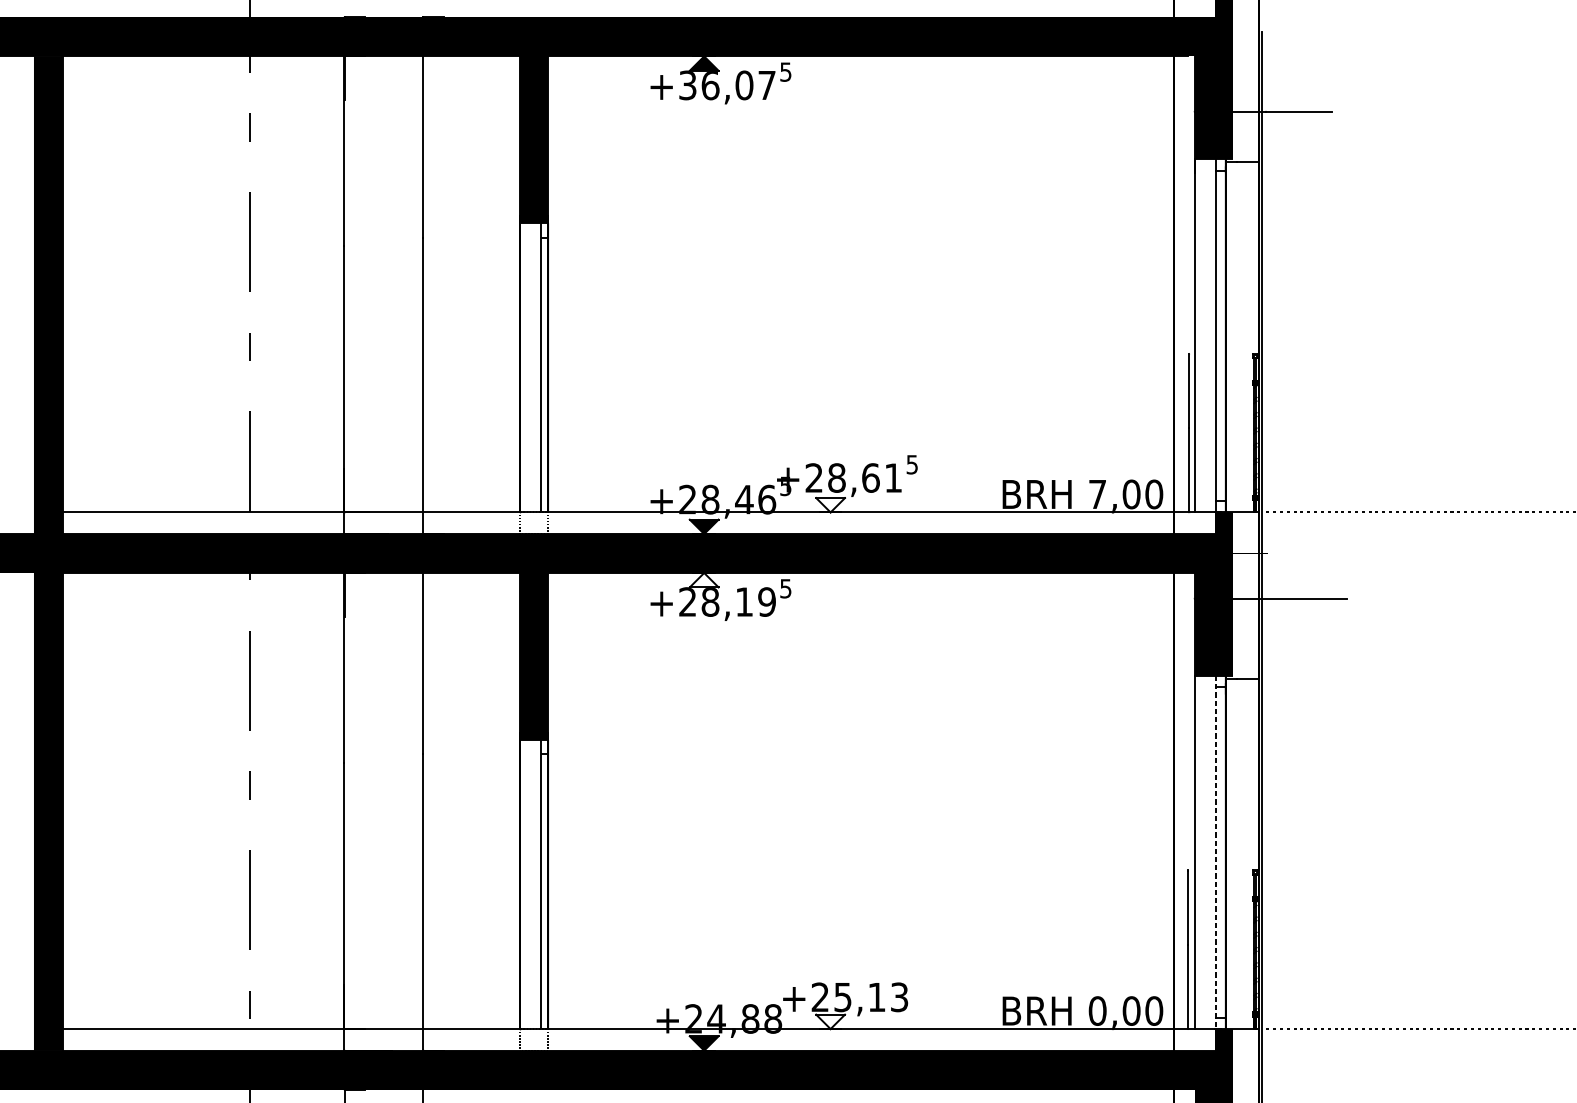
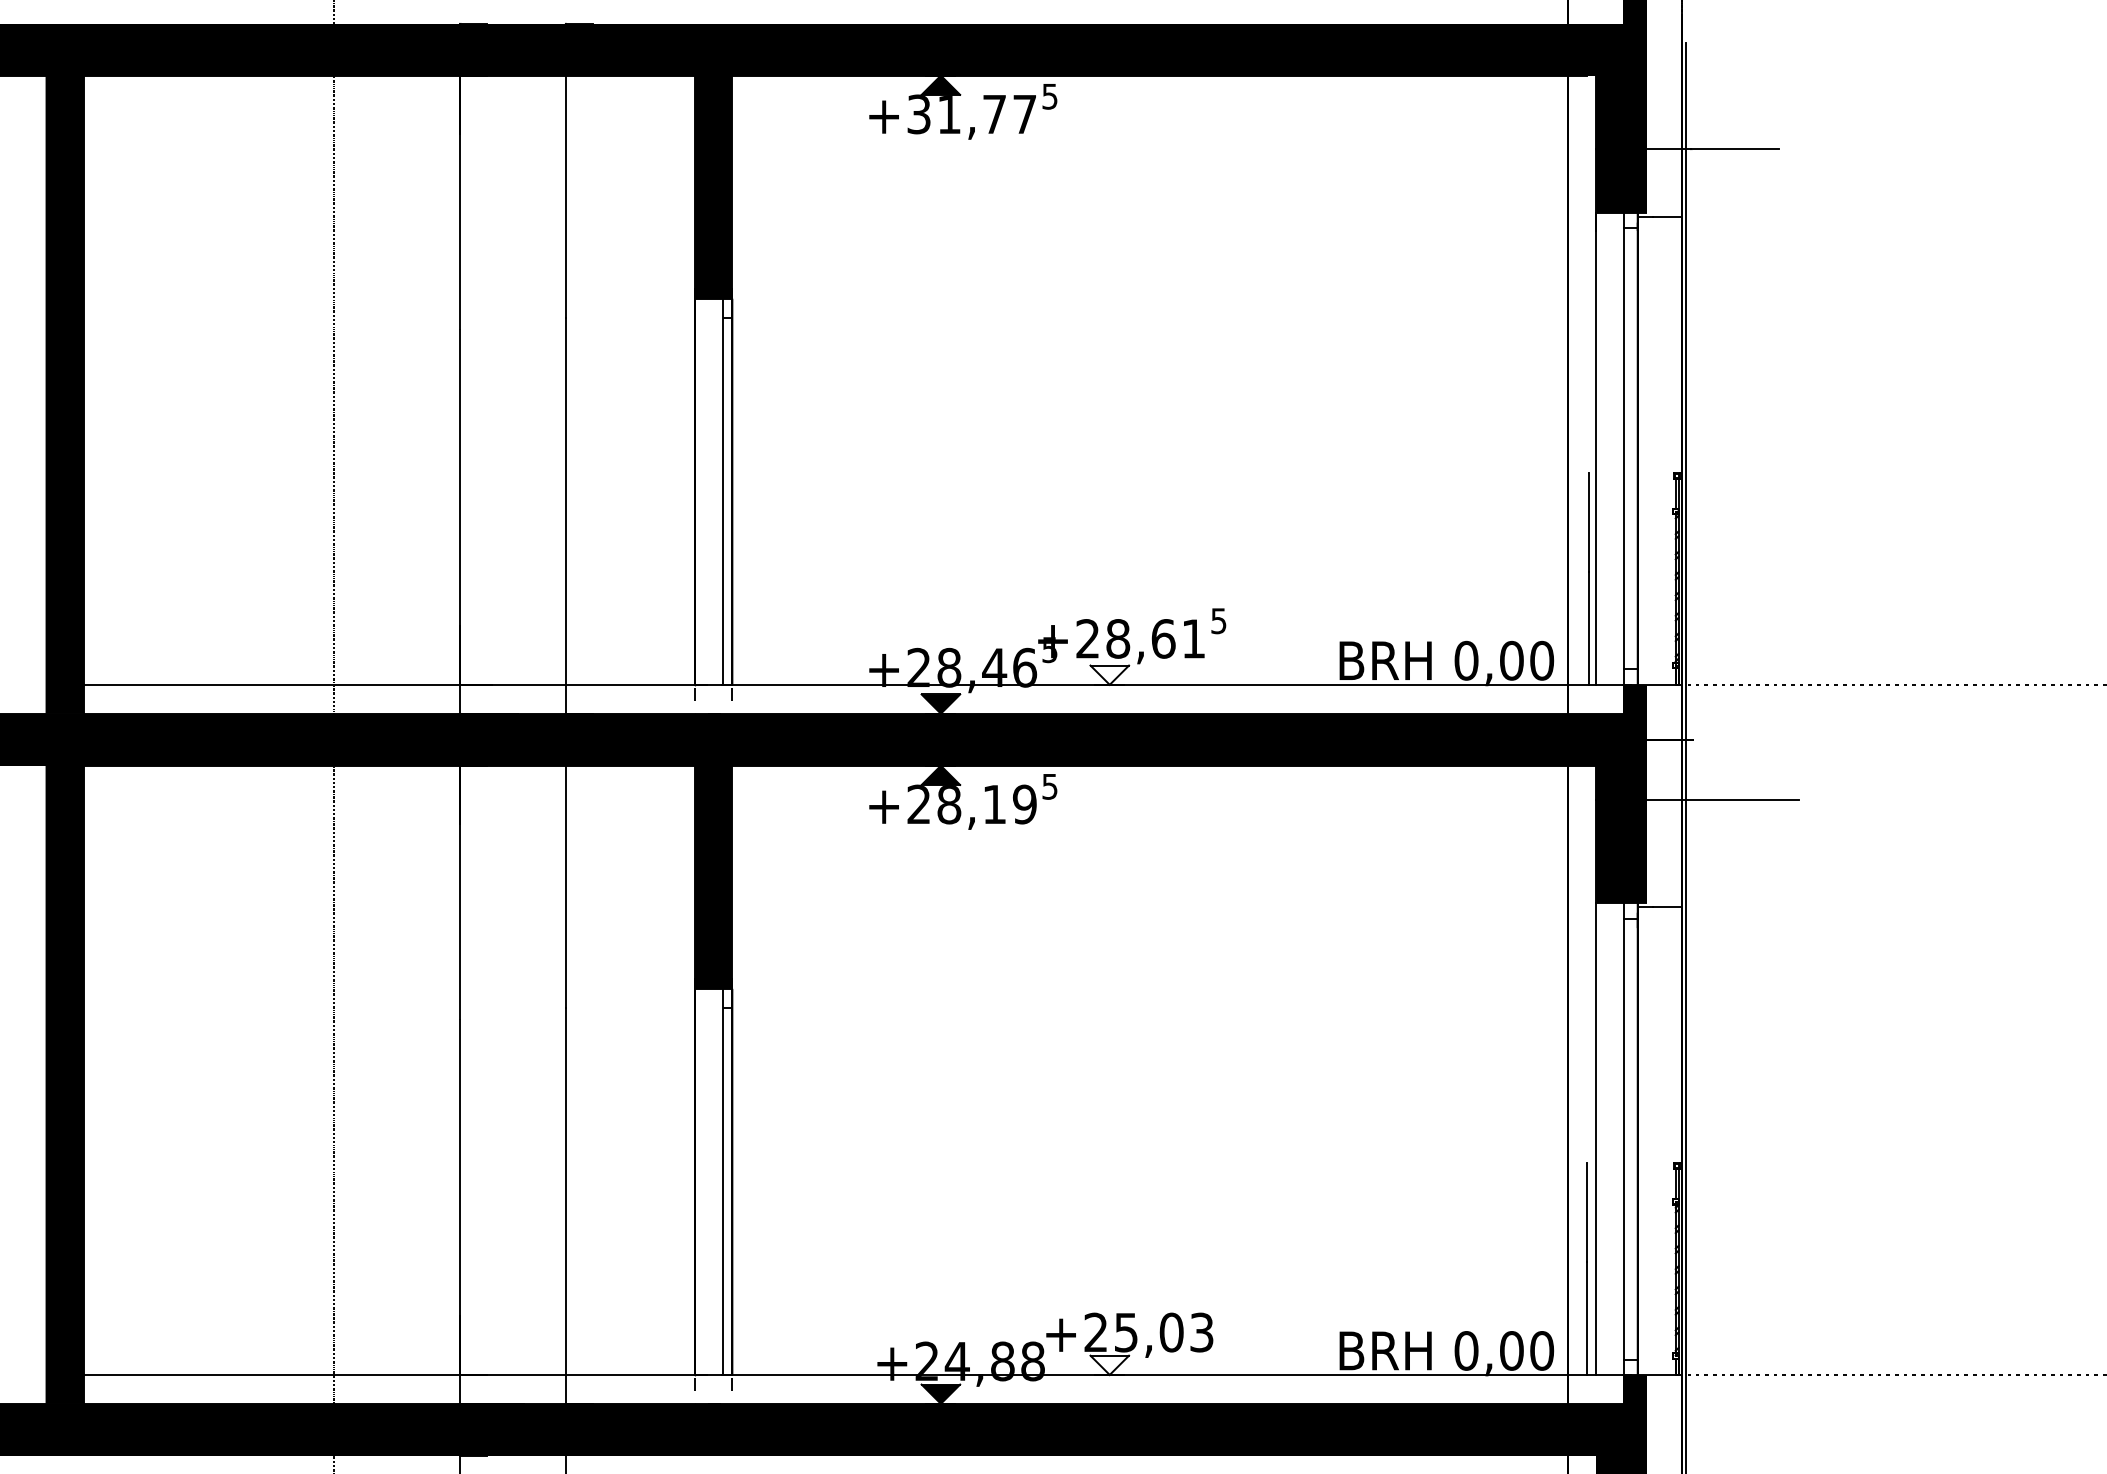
text: (727, 85) -> (971, 114), +36,07 -> +31,77
text: (1097, 494) -> (1466, 660), 7,00 -> 0,00
fill: (703, 579) -> (940, 774), added
line: (1215, 852) -> (1624, 1139), dashed -> solid
text: (876, 997) -> (1171, 1332), +25,13 -> +25,03

